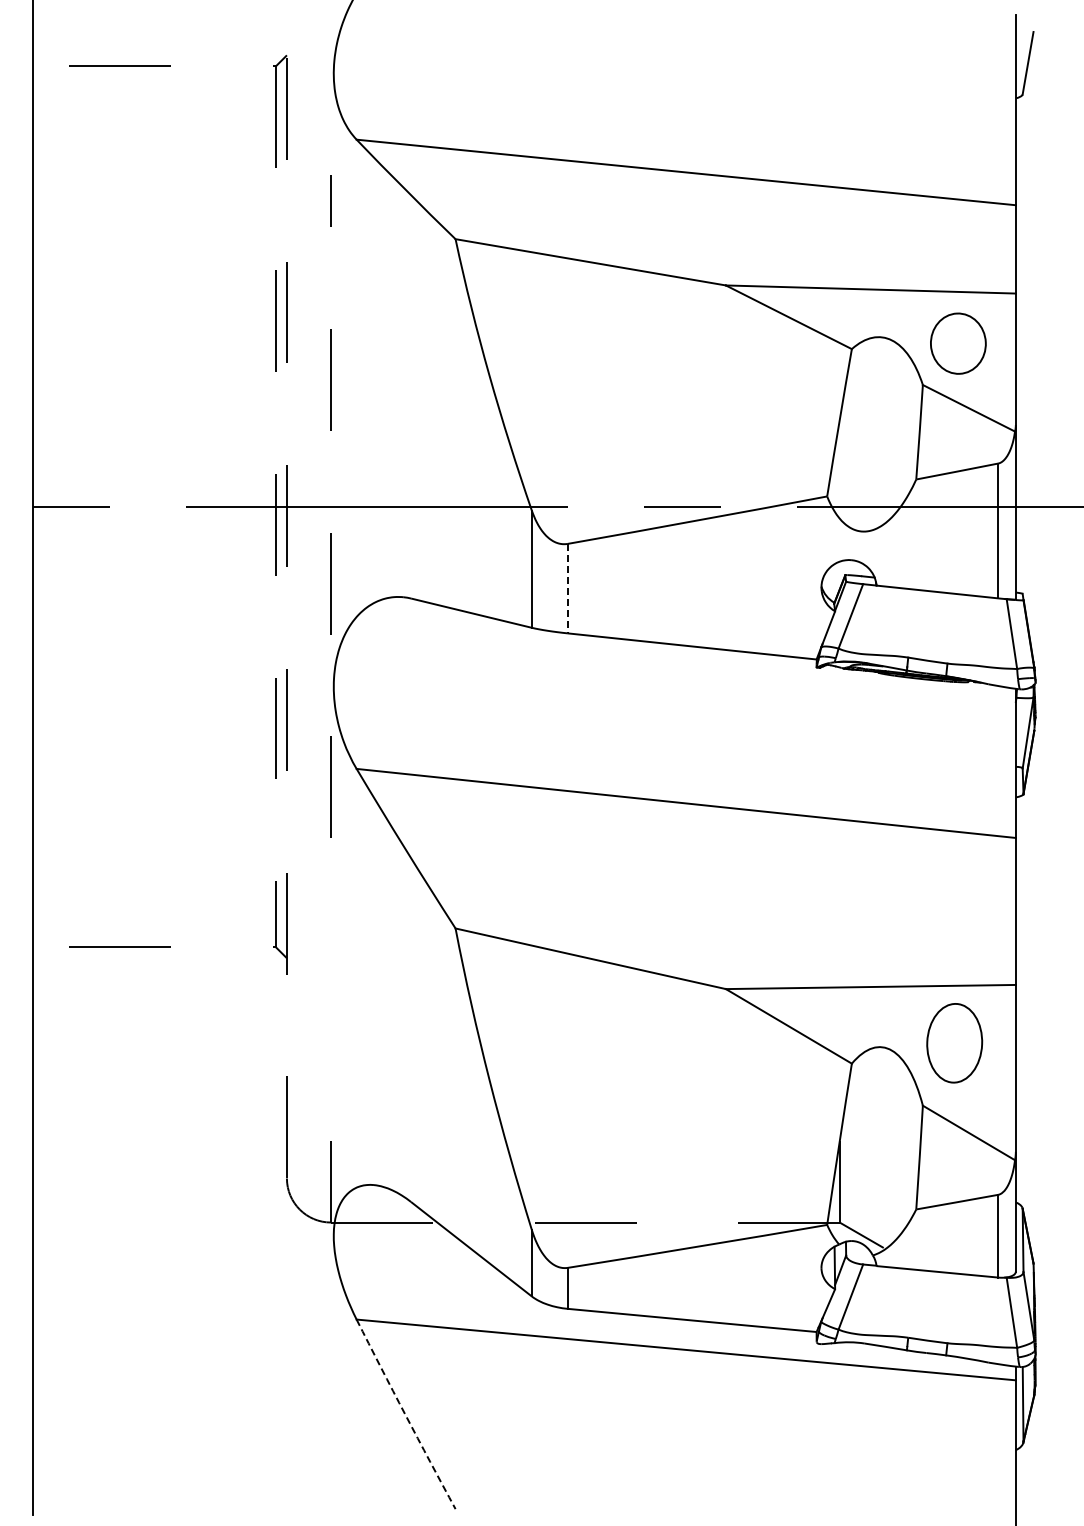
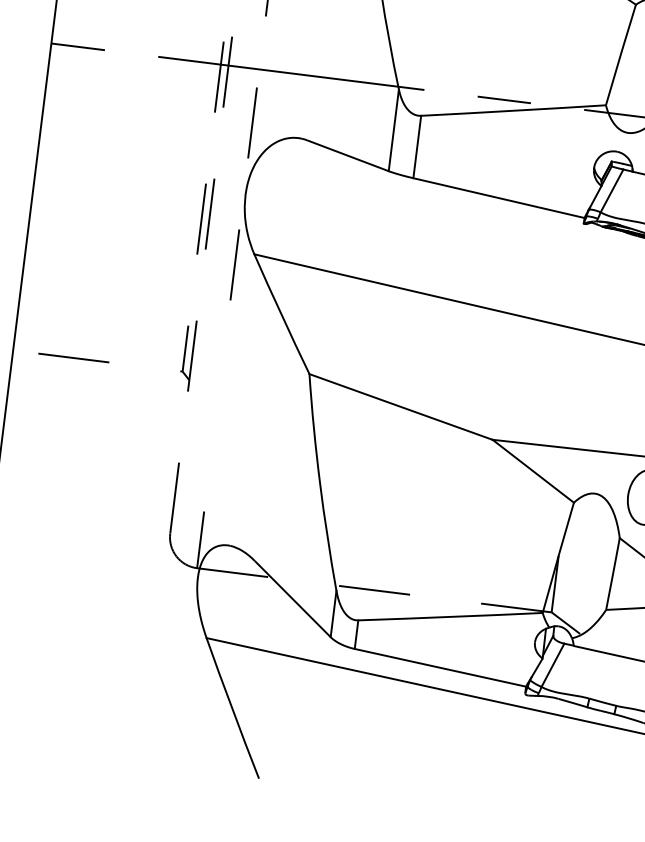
line: (567, 588) -> (416, 146), dashed -> solid
arc: (405, 1414) -> (232, 708), dashed -> solid

